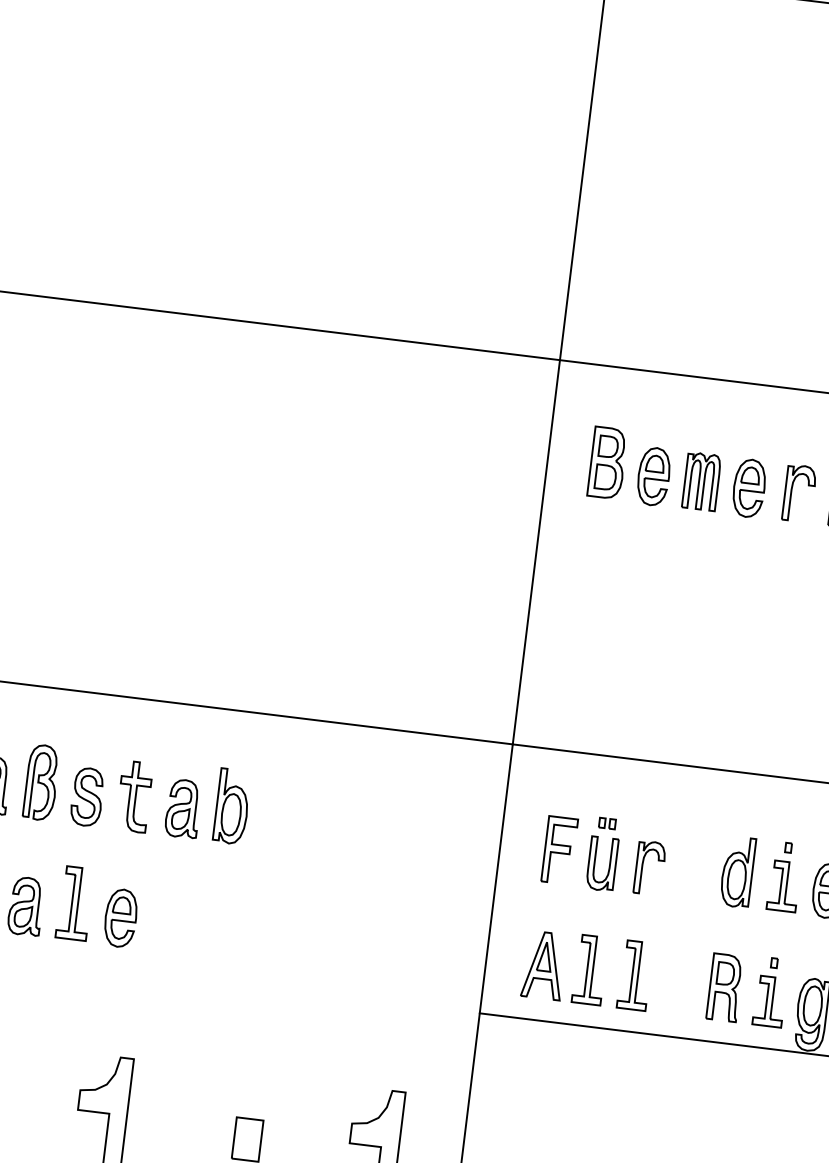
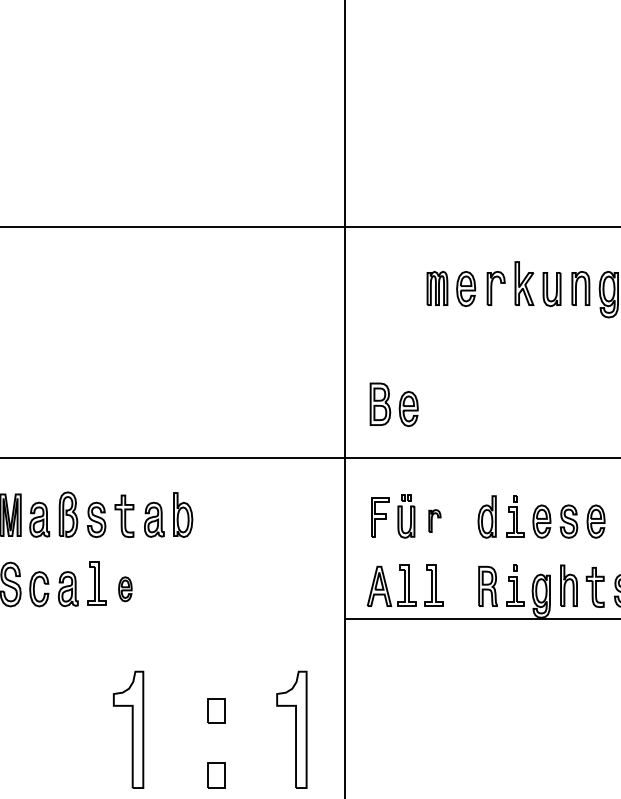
part: (629, 466) -> (393, 404), moved
part: (649, 867) -> (434, 520), size x0.7
part: (121, 918) -> (125, 589), size x0.7

